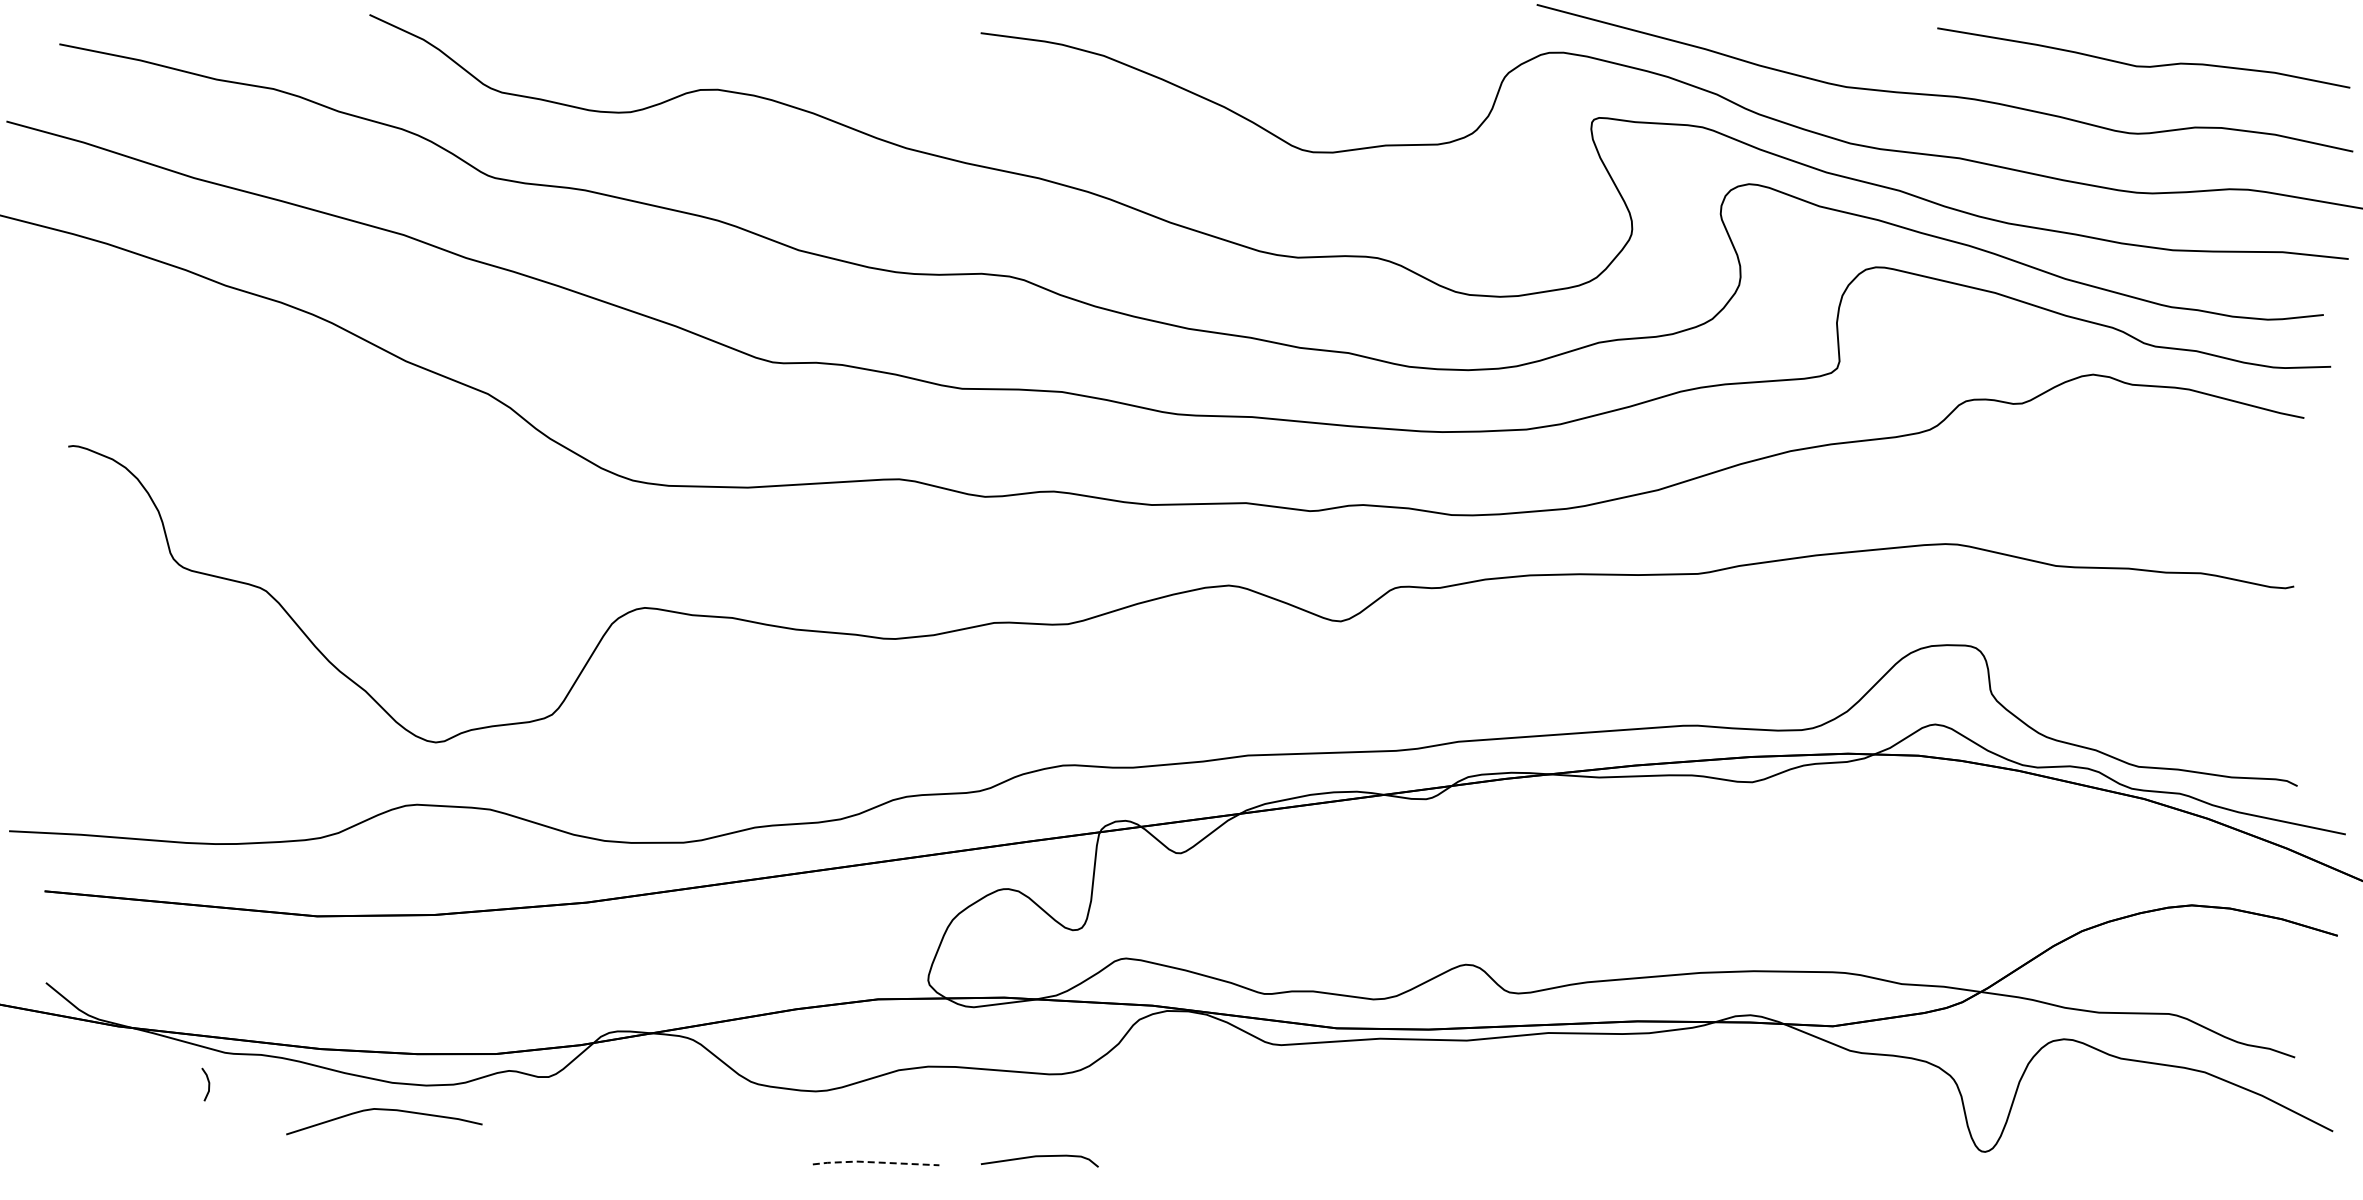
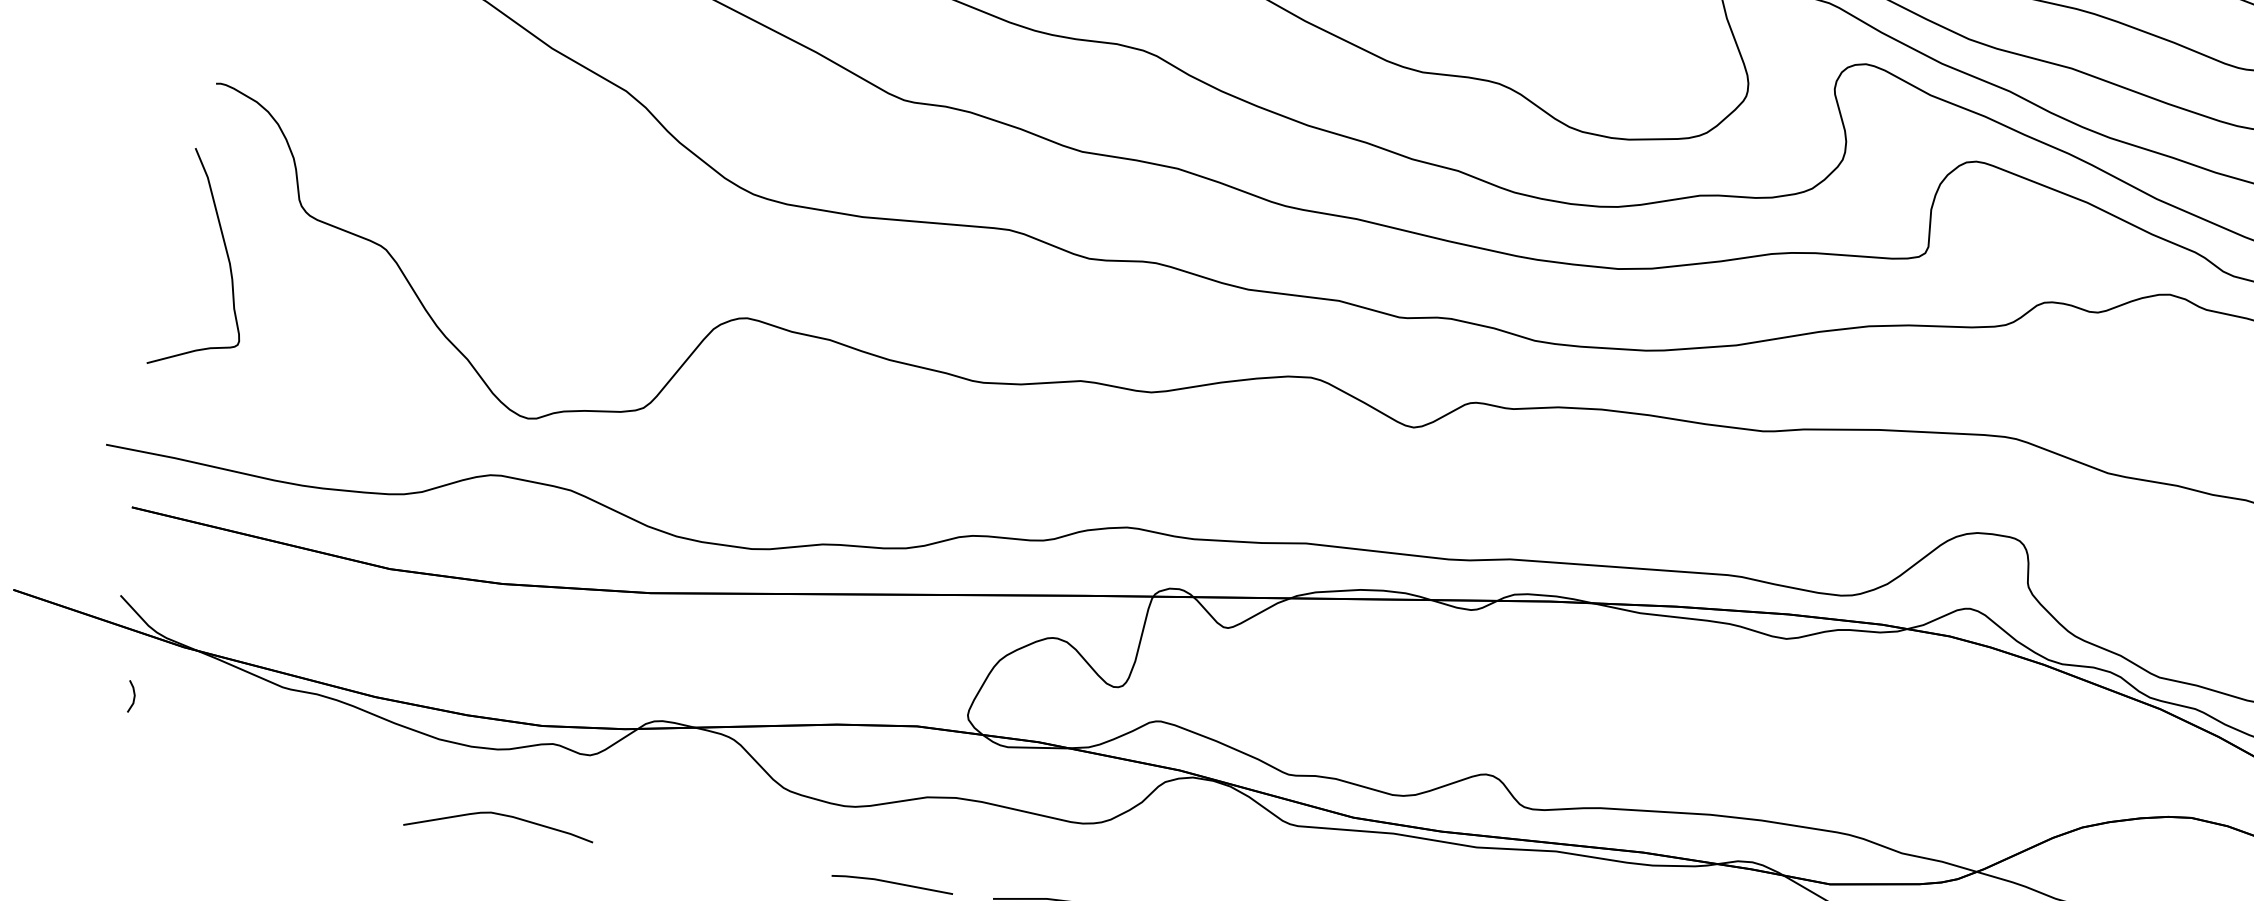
curve: (103, 618) -> (226, 253), added
line: (208, 1084) -> (133, 696), moved
curve: (384, 1110) -> (500, 815), moved
line: (874, 1162) -> (891, 882), dashed -> solid

